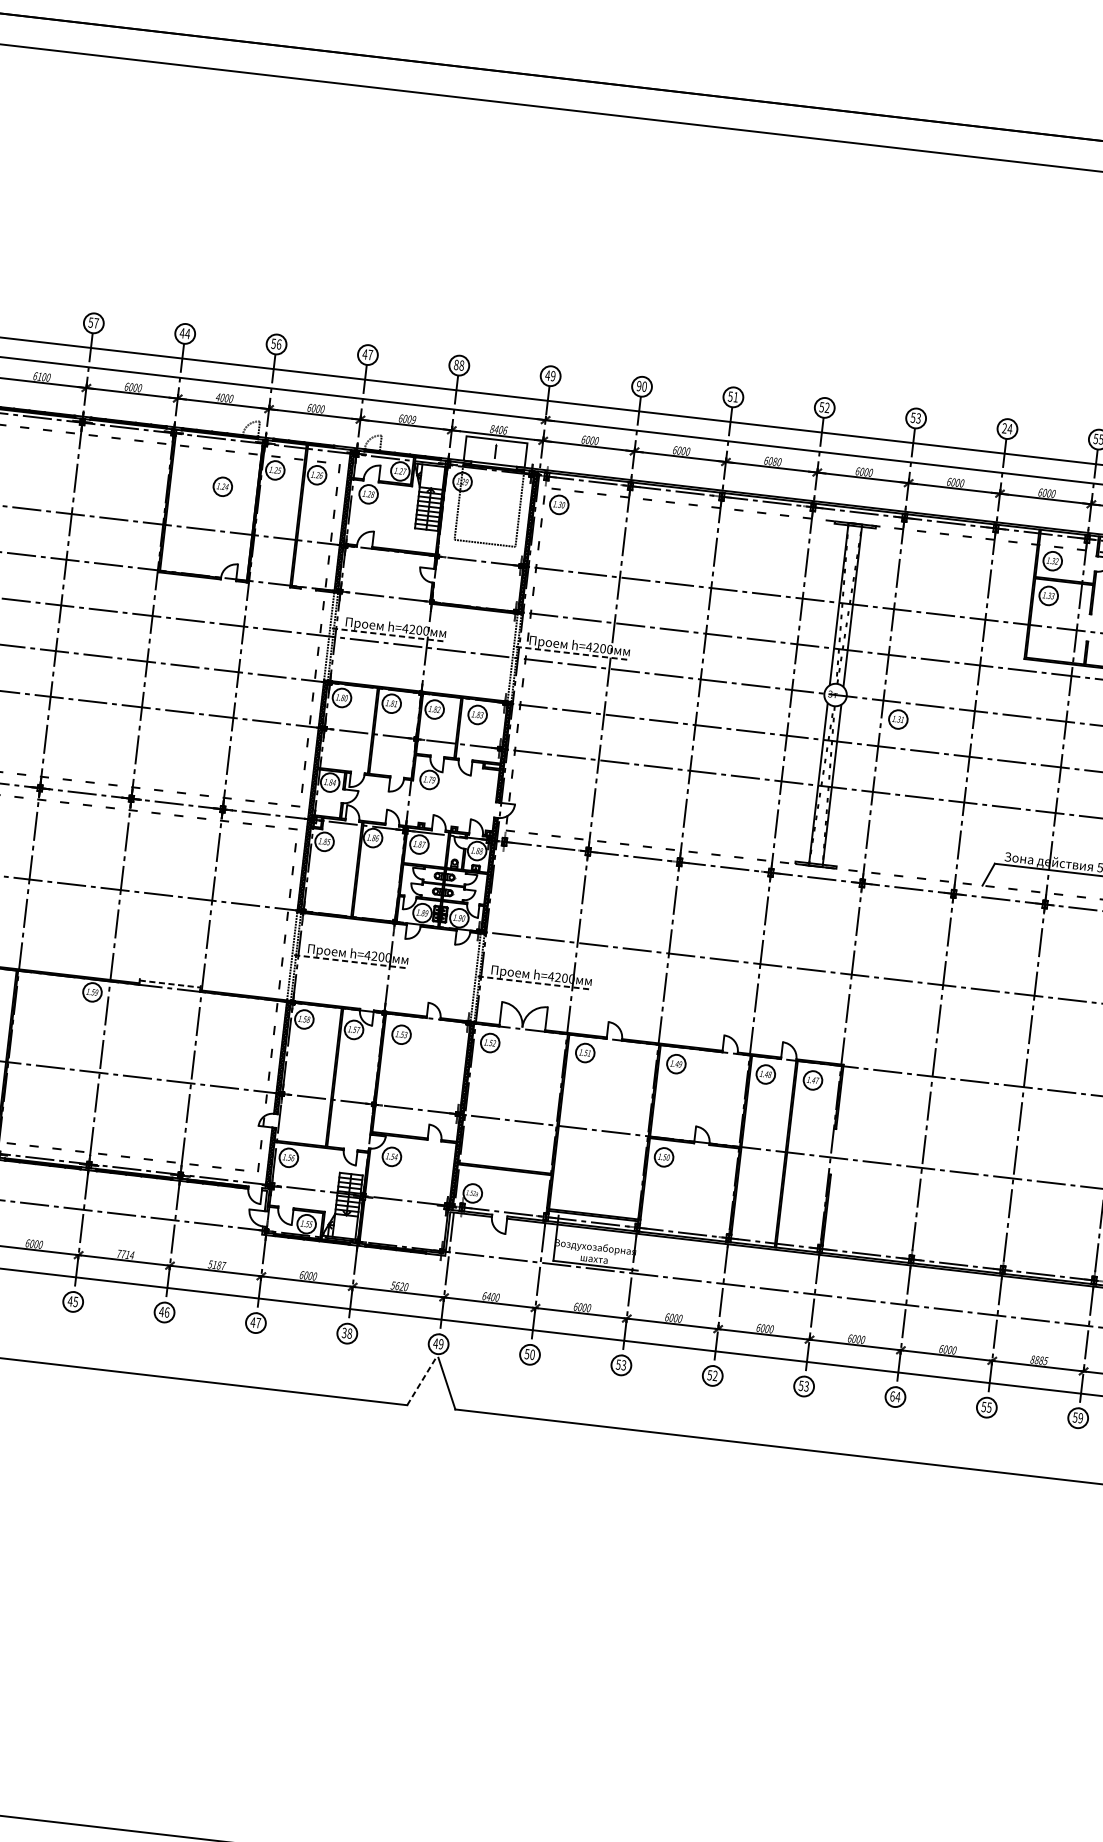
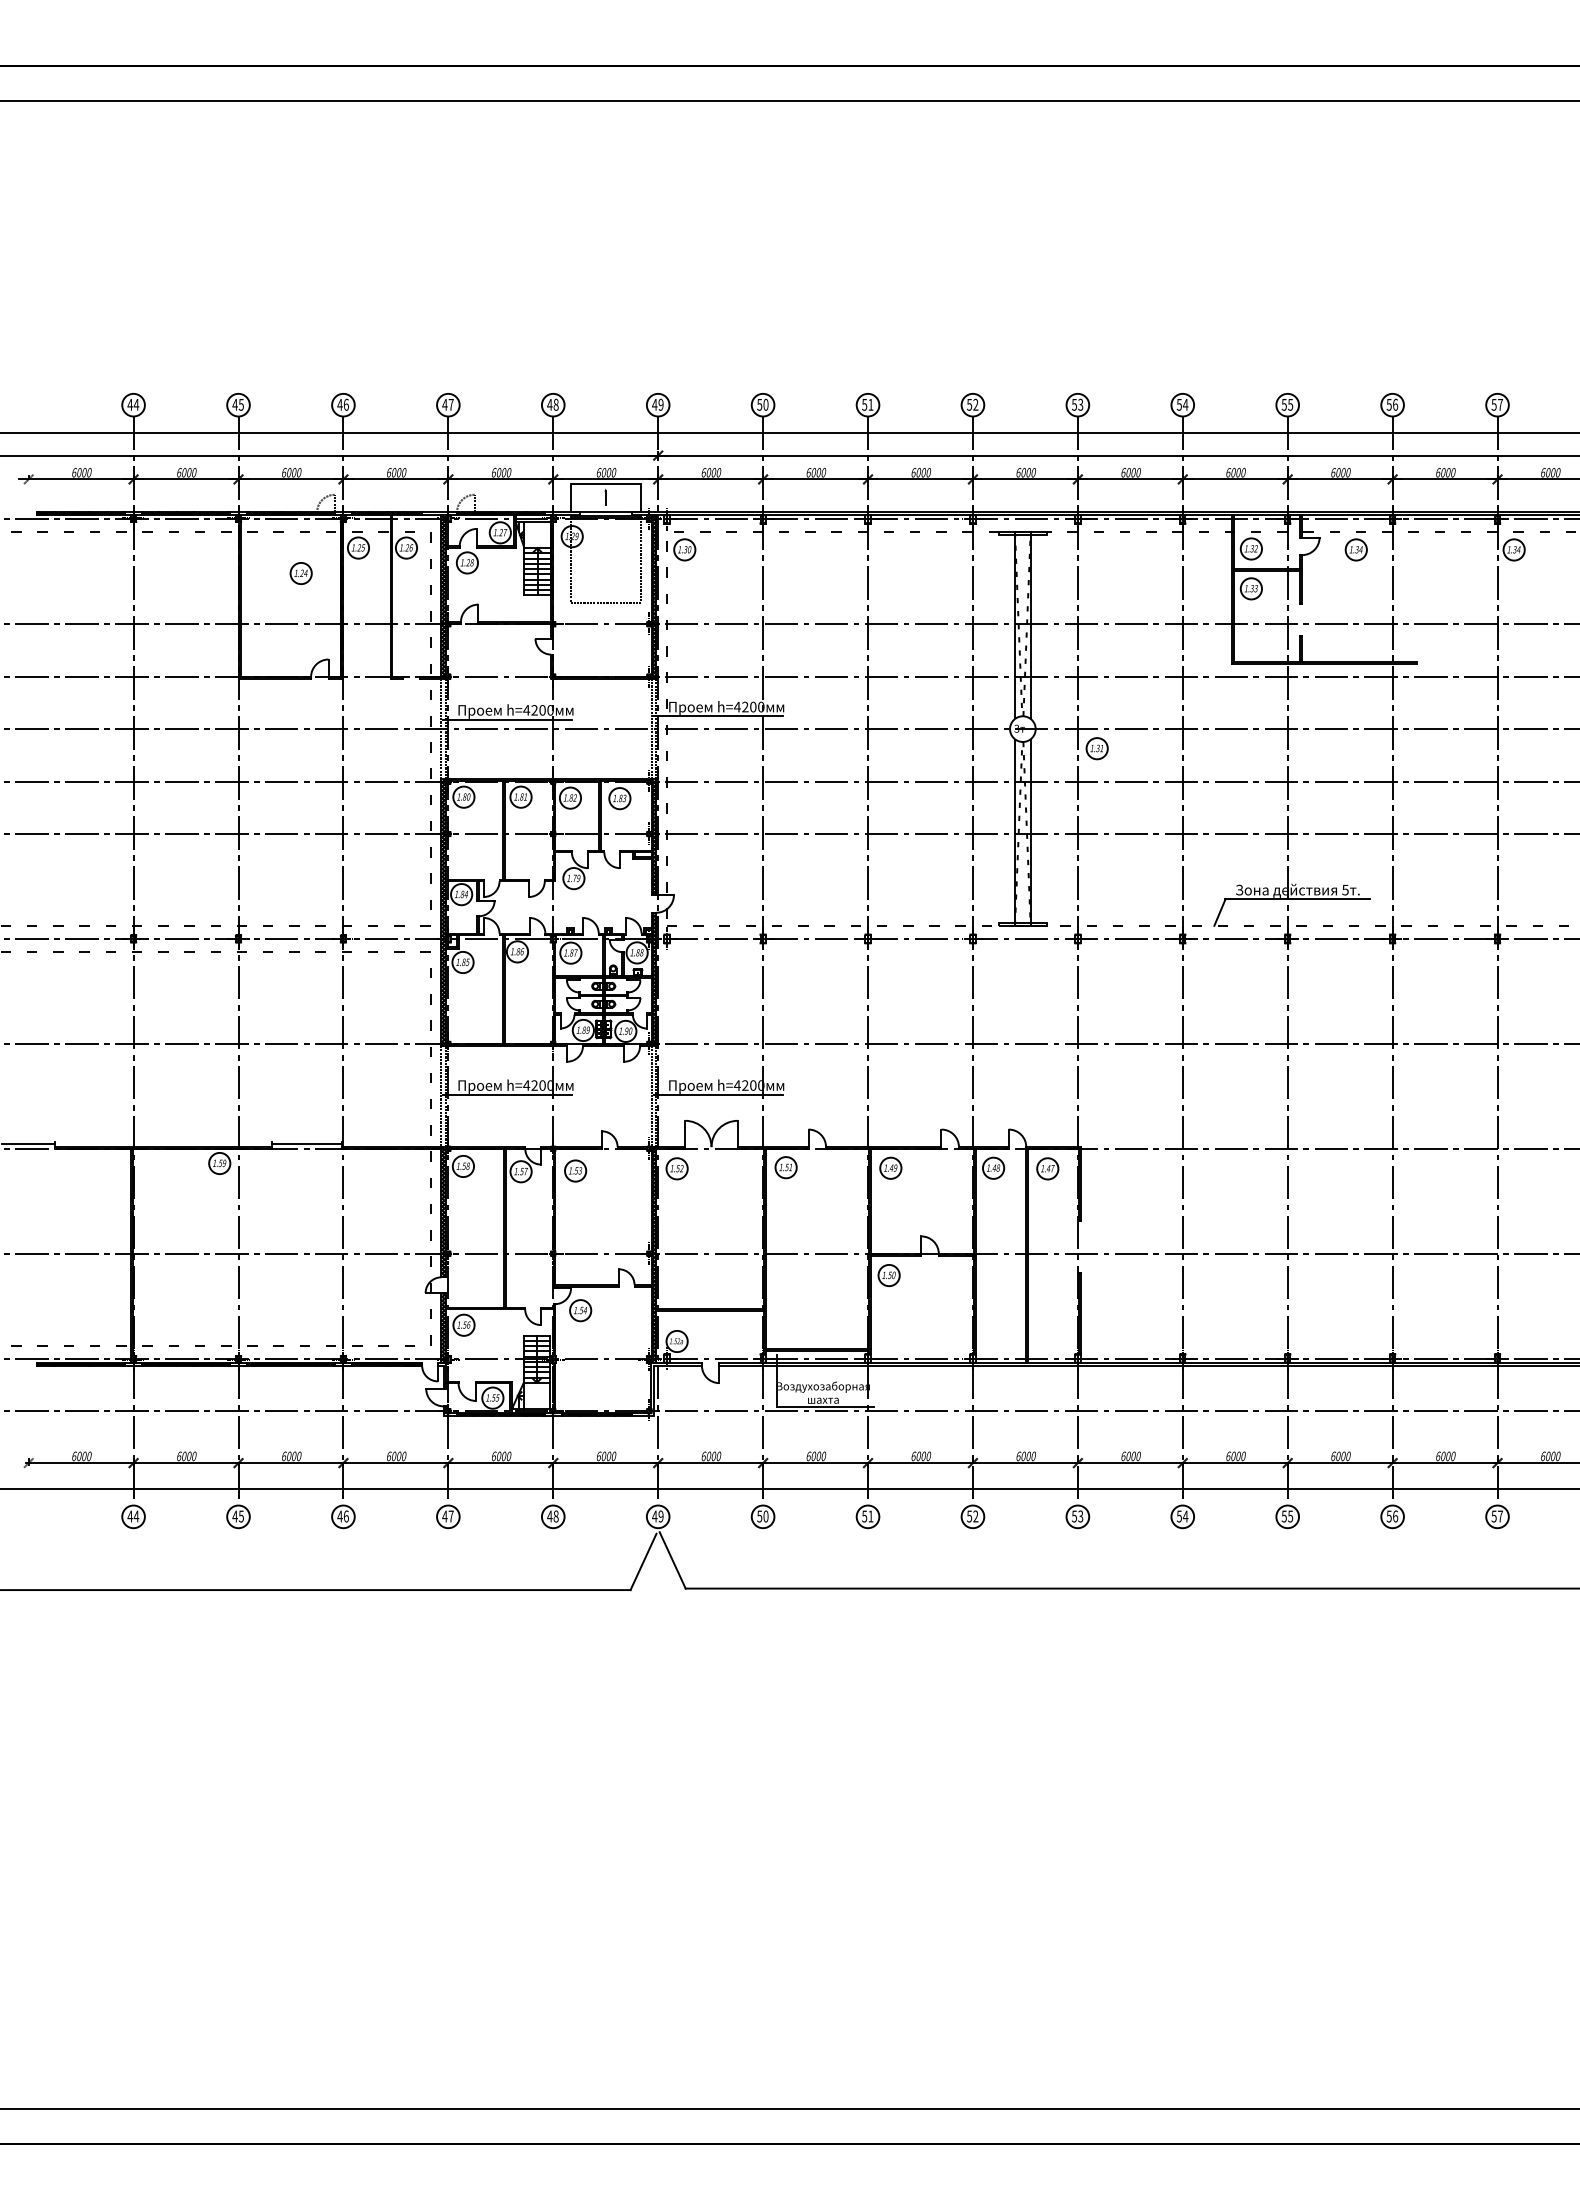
text: (93, 322) -> (133, 404), 57 -> 44
text: (187, 333) -> (241, 404), 44 -> 45
text: (273, 343) -> (339, 404), 56 -> 46
text: (456, 364) -> (549, 404), 88 -> 48
text: (39, 376) -> (79, 472), 6100 -> 6000
text: (638, 385) -> (759, 404), 90 -> 50
text: (217, 397) -> (283, 472), 4000 -> 6000
text: (413, 419) -> (508, 472), 6009 -> 6000
text: (1003, 428) -> (1178, 404), 24 -> 54
text: (498, 429) -> (606, 472), 8406 -> 6000
text: (774, 461) -> (923, 472), 6080 -> 6000
line: (388, 634) -> (508, 719), dashed -> solid
line: (571, 653) -> (718, 716), dashed -> solid
line: (350, 961) -> (508, 1094), dashed -> solid
line: (533, 982) -> (718, 1094), dashed -> solid
line: (170, 983) -> (306, 1143), dashed -> solid
text: (125, 1254) -> (291, 1456), 7714 -> 6000
text: (216, 1265) -> (396, 1456), 5187 -> 6000
text: (397, 1286) -> (603, 1456), 5620 -> 6000
text: (488, 1296) -> (708, 1456), 6400 -> 6000
text: (344, 1332) -> (549, 1516), 38 -> 48
text: (1038, 1359) -> (1340, 1455), 8885 -> 6000
text: (623, 1365) -> (870, 1516), 53 -> 51
line: (421, 1381) -> (643, 1561), dashed -> solid
text: (892, 1396) -> (1179, 1516), 64 -> 54
text: (1080, 1418) -> (1395, 1516), 59 -> 56

